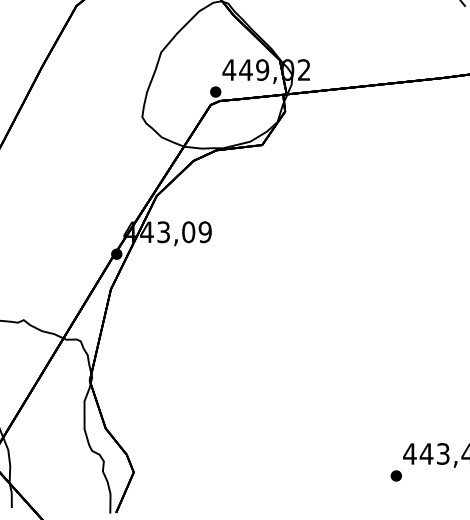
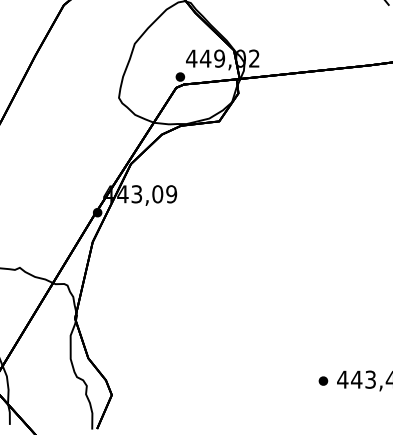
part: (396, 475) -> (323, 380), moved

